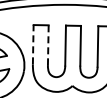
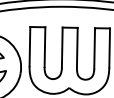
line: (32, 44) -> (29, 46), dashed -> solid
line: (47, 45) -> (44, 47), dashed -> solid

